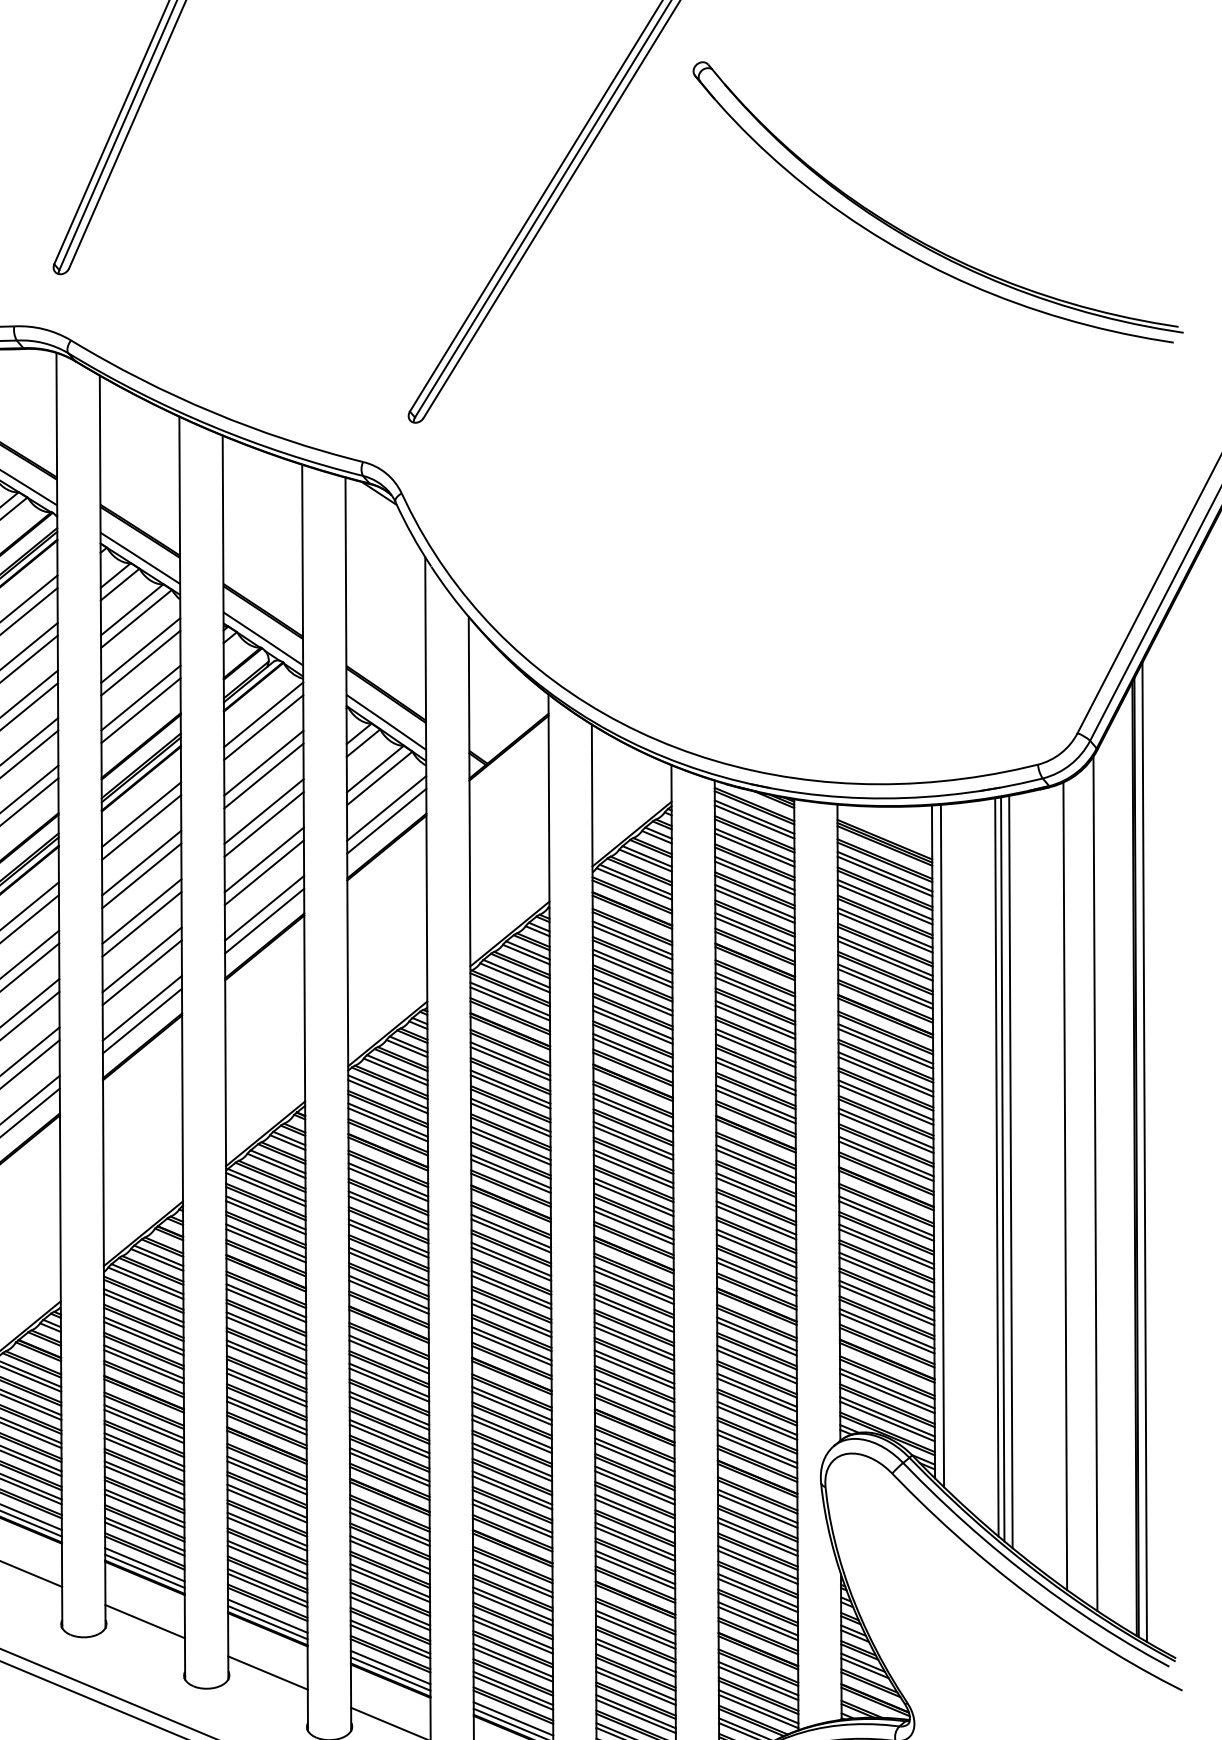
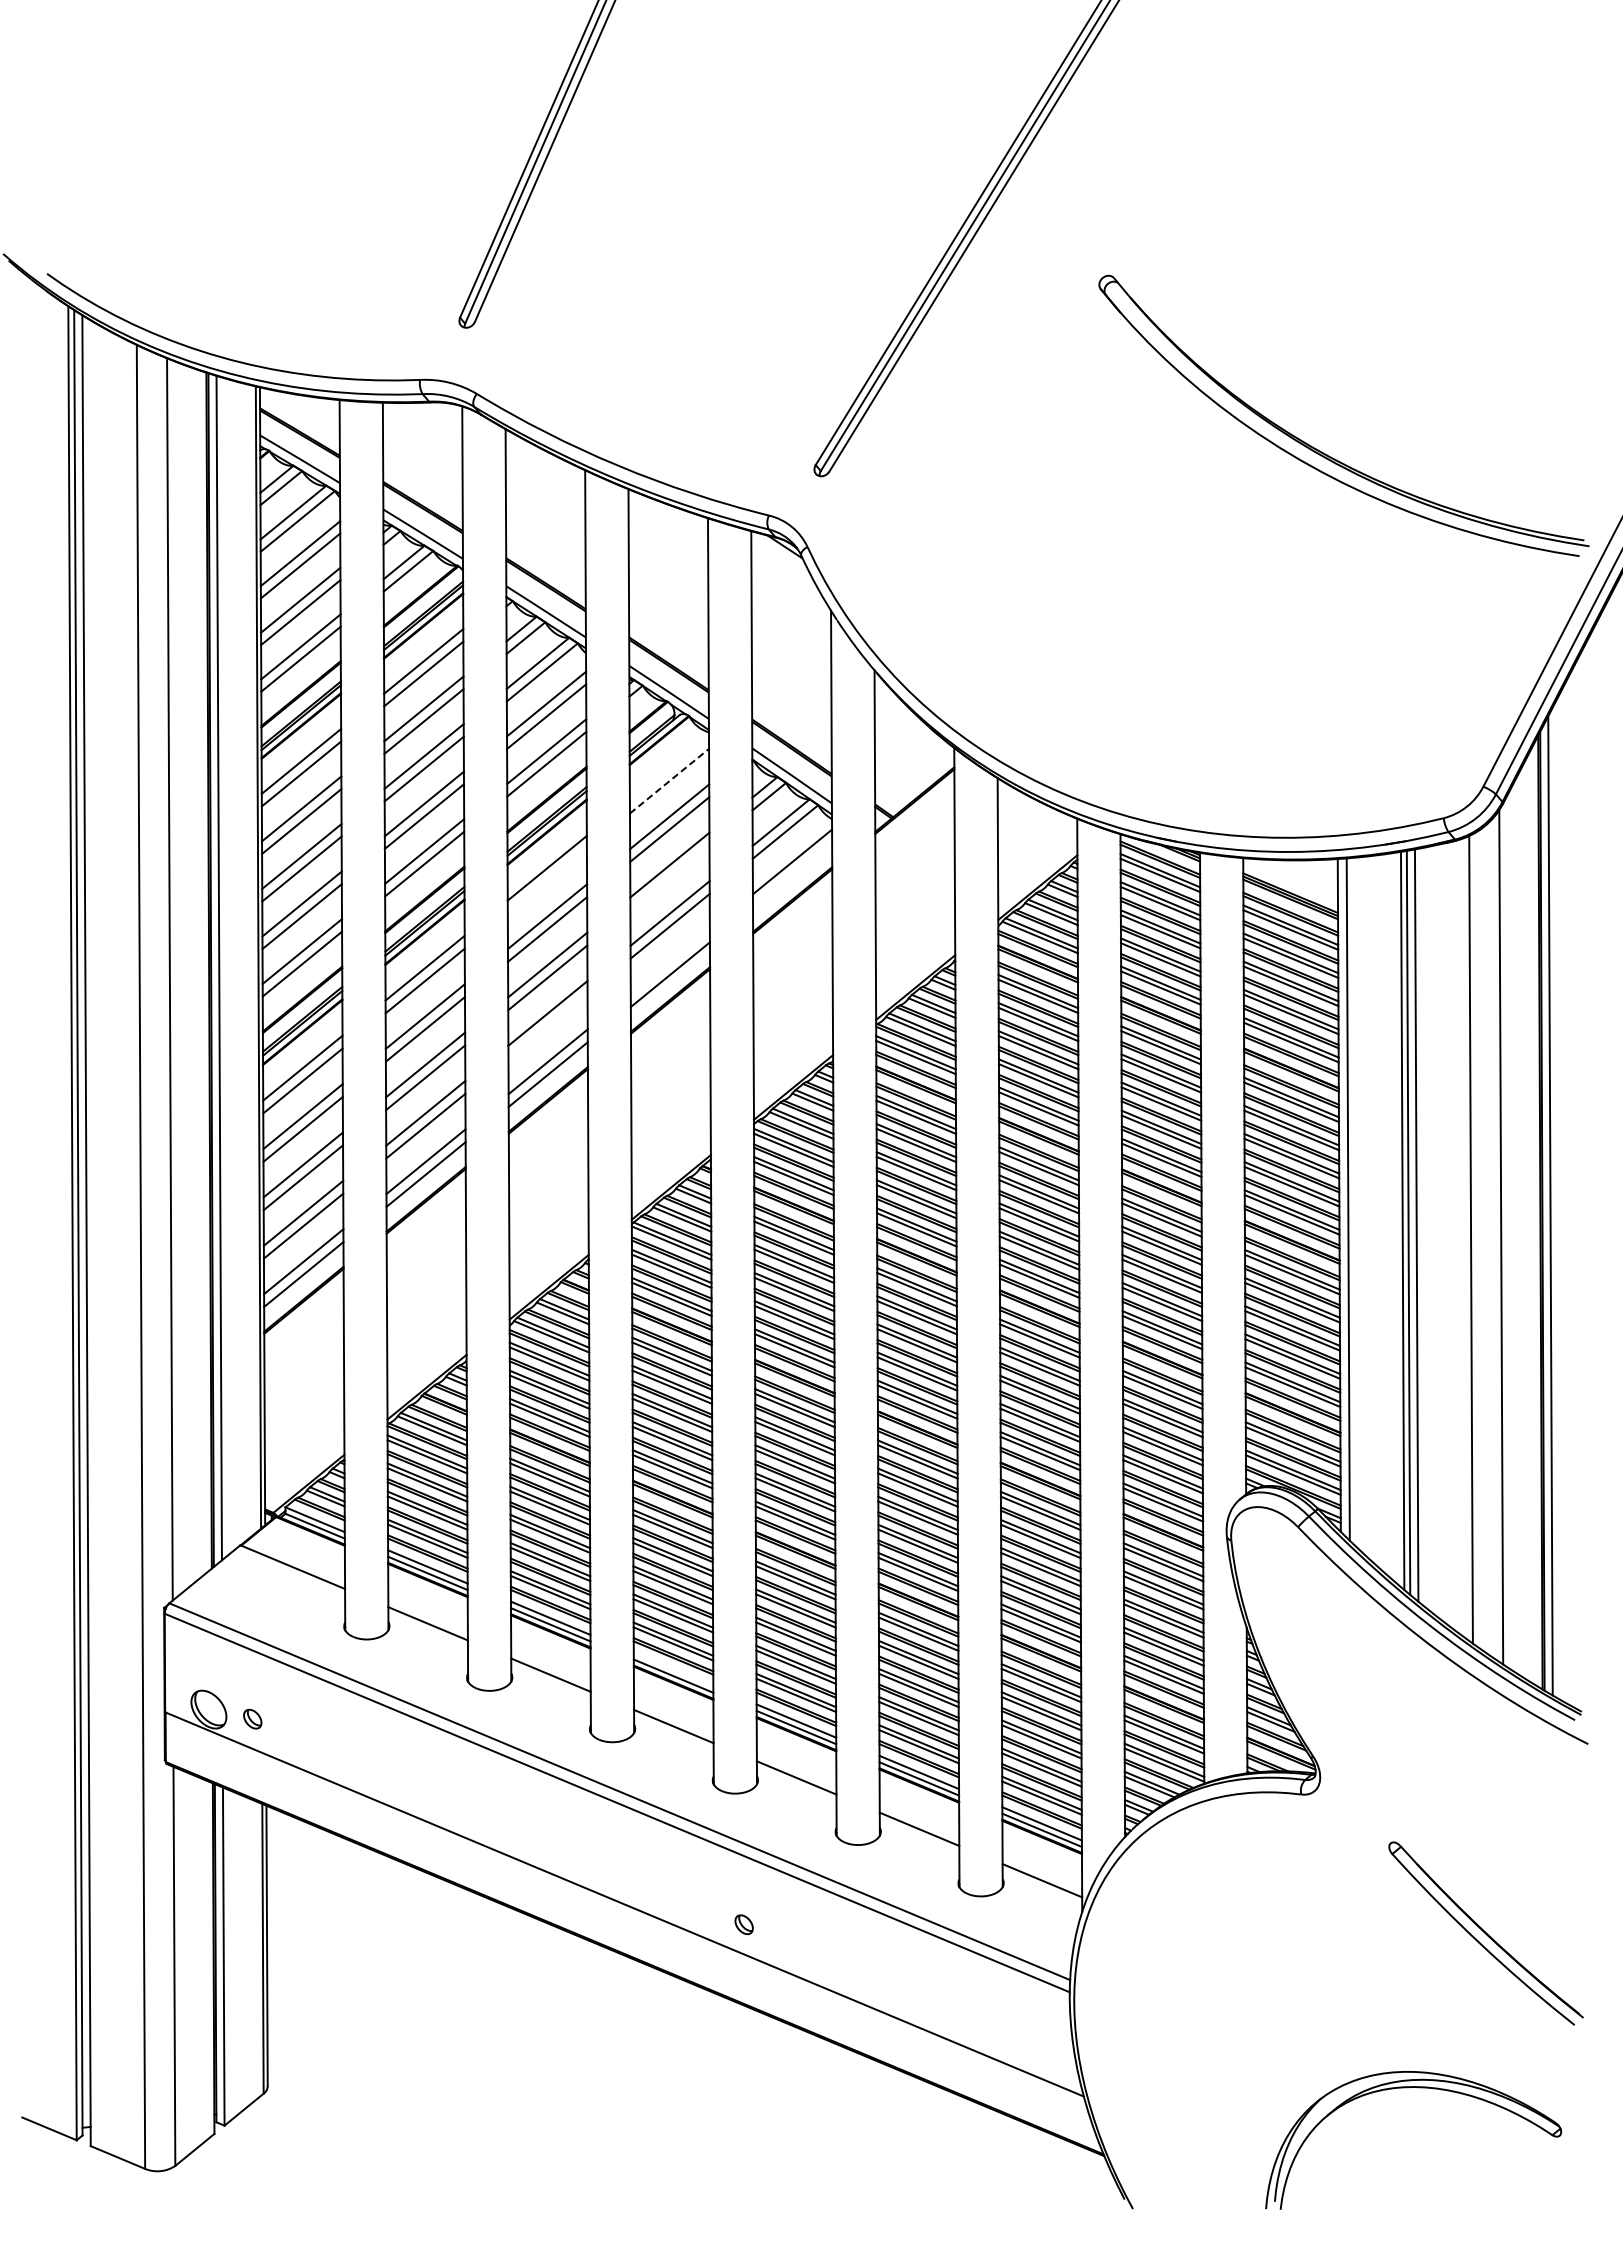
part: (916, 237) -> (1322, 451), moved
line: (263, 714) -> (669, 768), removed
line: (263, 726) -> (669, 780), solid -> dashed
line: (386, 820) -> (792, 874), removed
line: (263, 823) -> (669, 877), removed
line: (140, 826) -> (546, 880), removed
line: (263, 907) -> (669, 961), removed
line: (141, 971) -> (547, 1025), removed
line: (267, 1615) -> (673, 1669), removed

